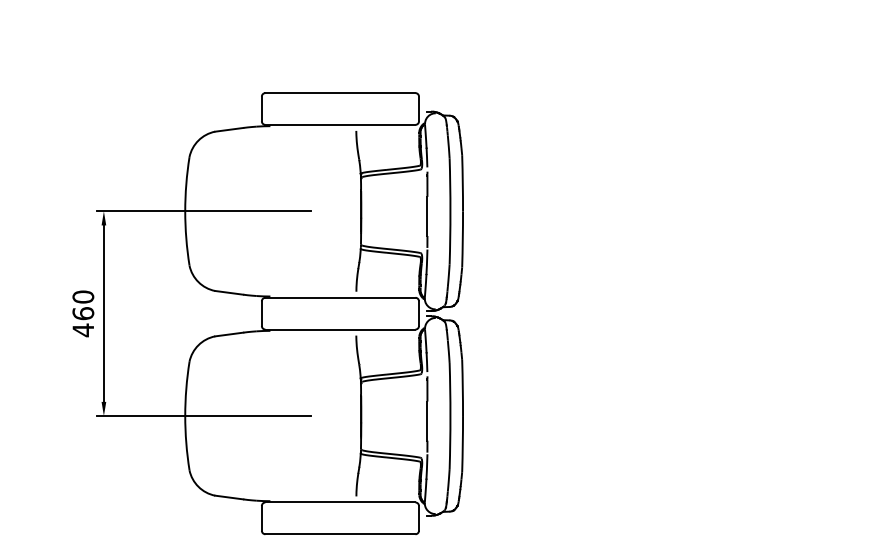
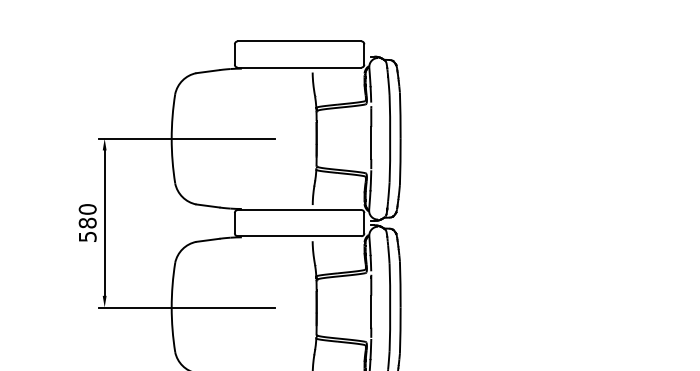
text: (83, 322) -> (87, 230), 460 -> 580

